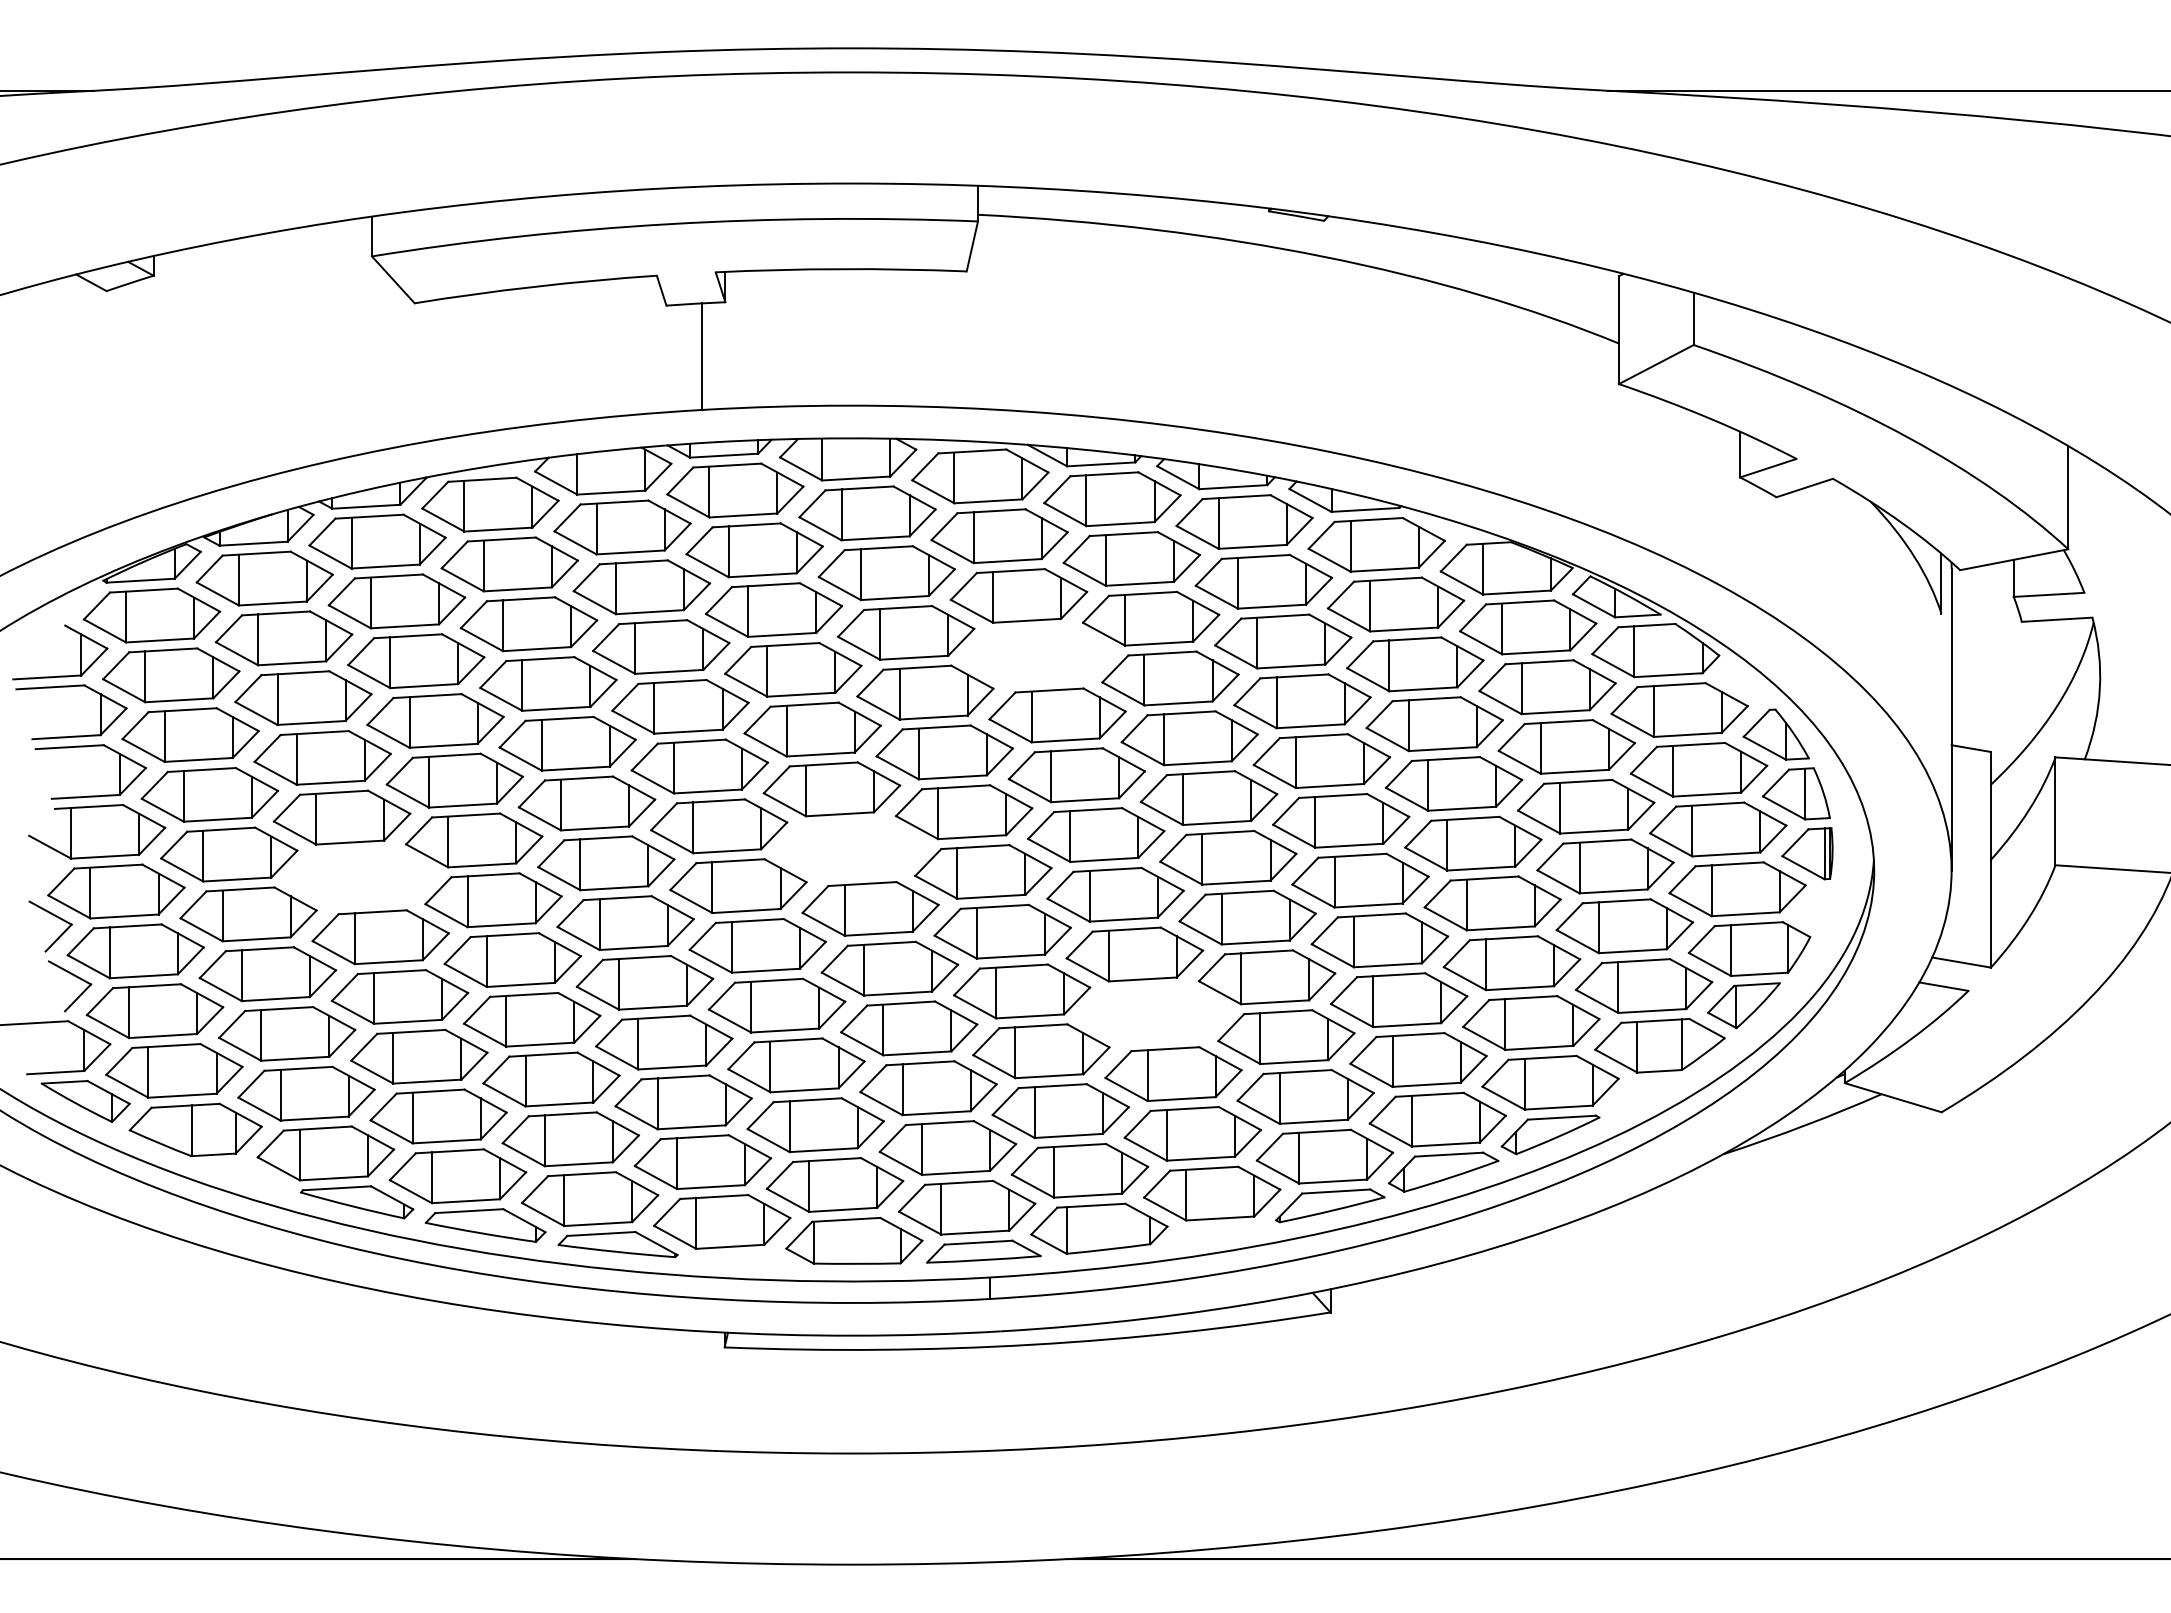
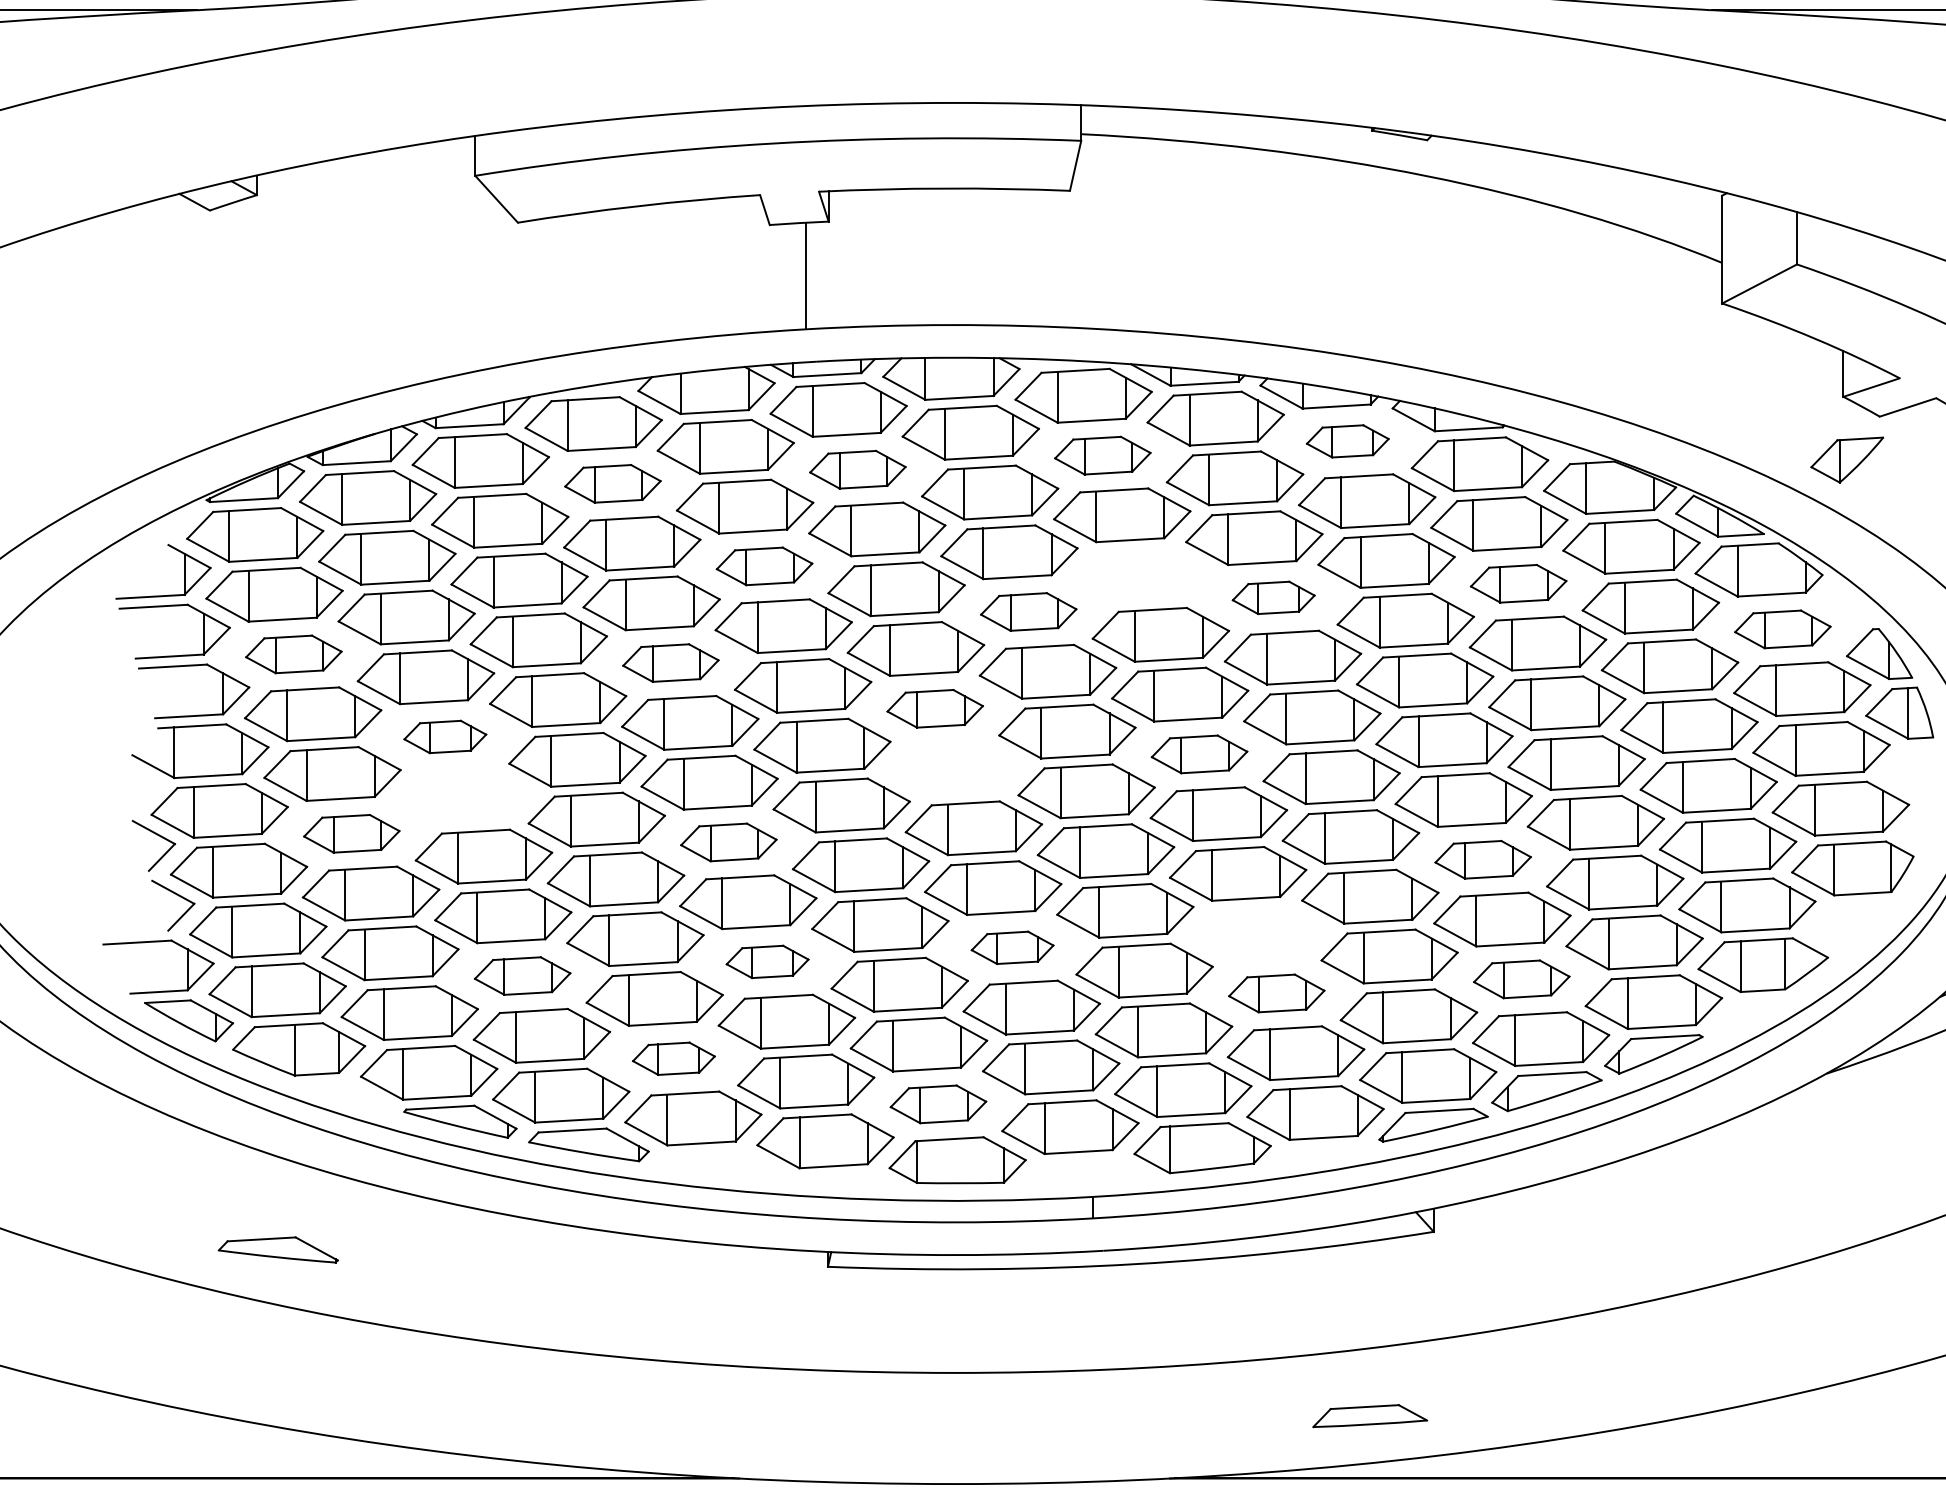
part: (1244, 521) -> (1347, 440), size x0.6
part: (999, 536) -> (1102, 455), size x0.7
part: (754, 550) -> (857, 469), size x0.7
part: (509, 564) -> (612, 483), size x0.7
part: (661, 646) -> (764, 565), size x0.7
part: (1415, 664) -> (1518, 583), size x0.7
part: (1170, 678) -> (1273, 597), size x0.6
part: (925, 692) -> (1028, 611), size x0.7
part: (1679, 709) -> (1782, 628), size x0.7
part: (190, 734) -> (293, 653), size x0.7
part: (567, 743) -> (670, 662), size x0.7
part: (831, 789) -> (934, 708), size x0.7
part: (341, 817) -> (444, 736), size x0.6
part: (1096, 834) -> (1199, 753), size x0.7
part: (1807, 853) -> (1910, 772), removed
part: (248, 914) -> (351, 833), size x0.7
part: (625, 922) -> (728, 841), size x0.7
part: (1379, 940) -> (1482, 859), size x0.7
part: (1743, 1005) -> (1846, 459), moved
part: (909, 1028) -> (1012, 947), size x0.6
part: (664, 1042) -> (767, 961), size x0.6
part: (419, 1056) -> (522, 975), size x0.7
part: (1418, 1059) -> (1521, 978), size x0.7
part: (1173, 1073) -> (1276, 992), size x0.7
part: (570, 1139) -> (673, 1058), size x0.6
part: (835, 1184) -> (938, 1103), size x0.7
part: (617, 1244) -> (277, 1249), moved
part: (983, 1251) -> (1369, 1415), moved

